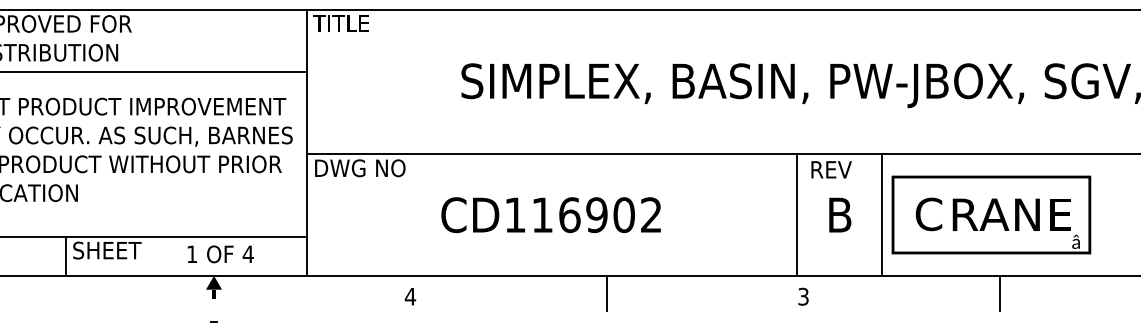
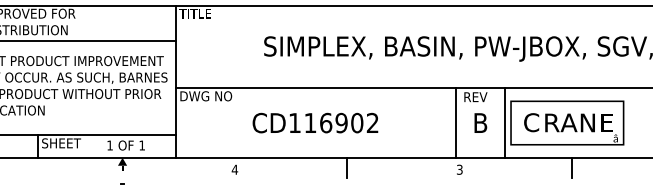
text: (248, 254) -> (142, 145), 4 -> 1

